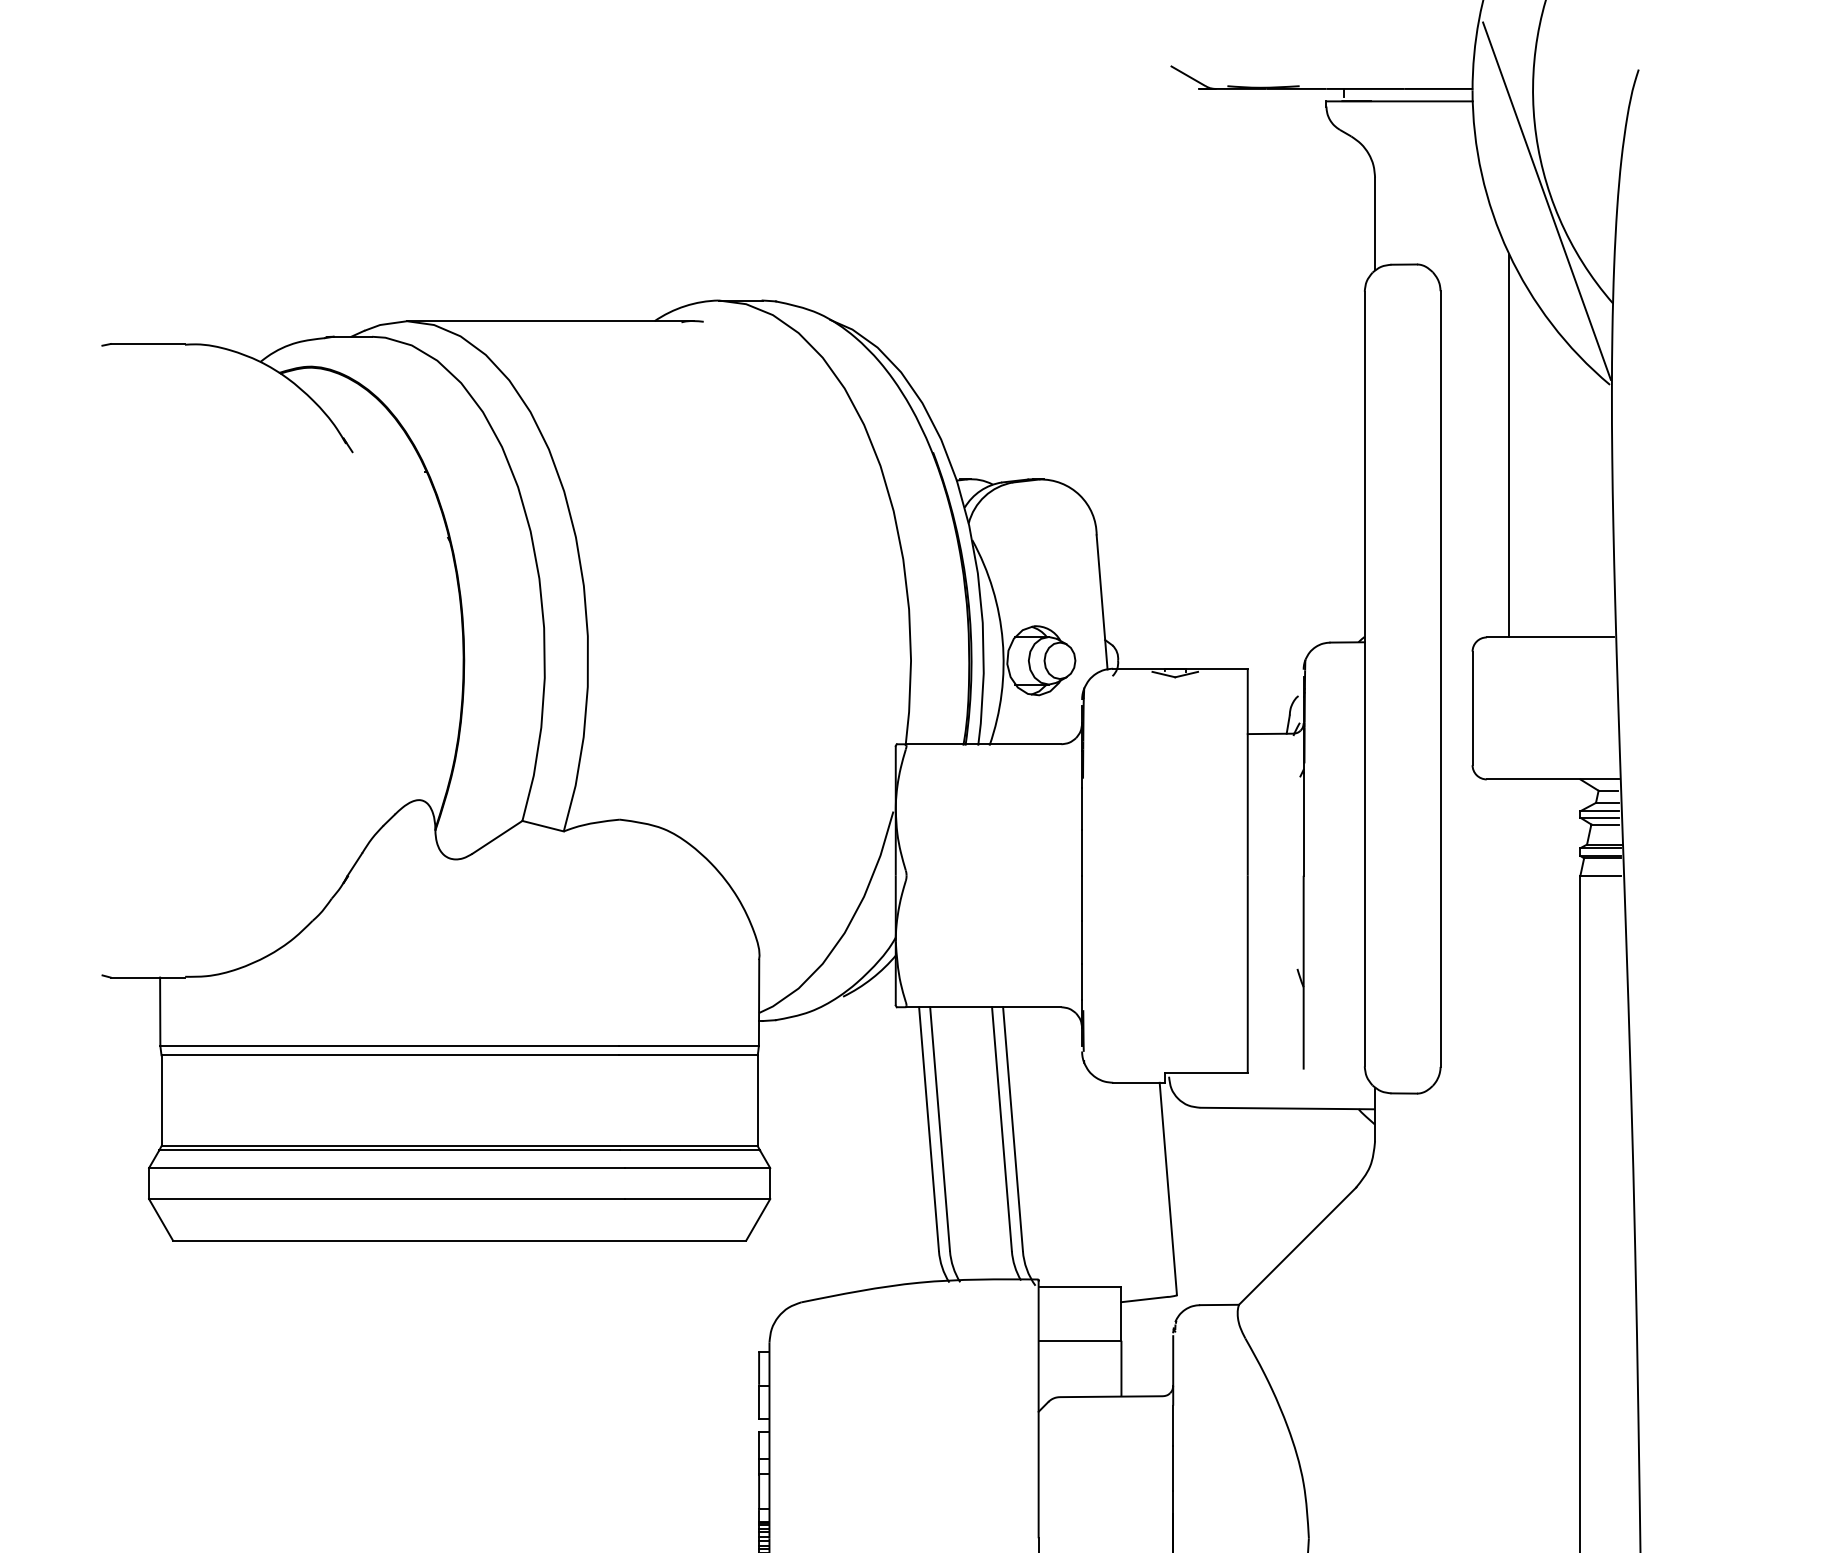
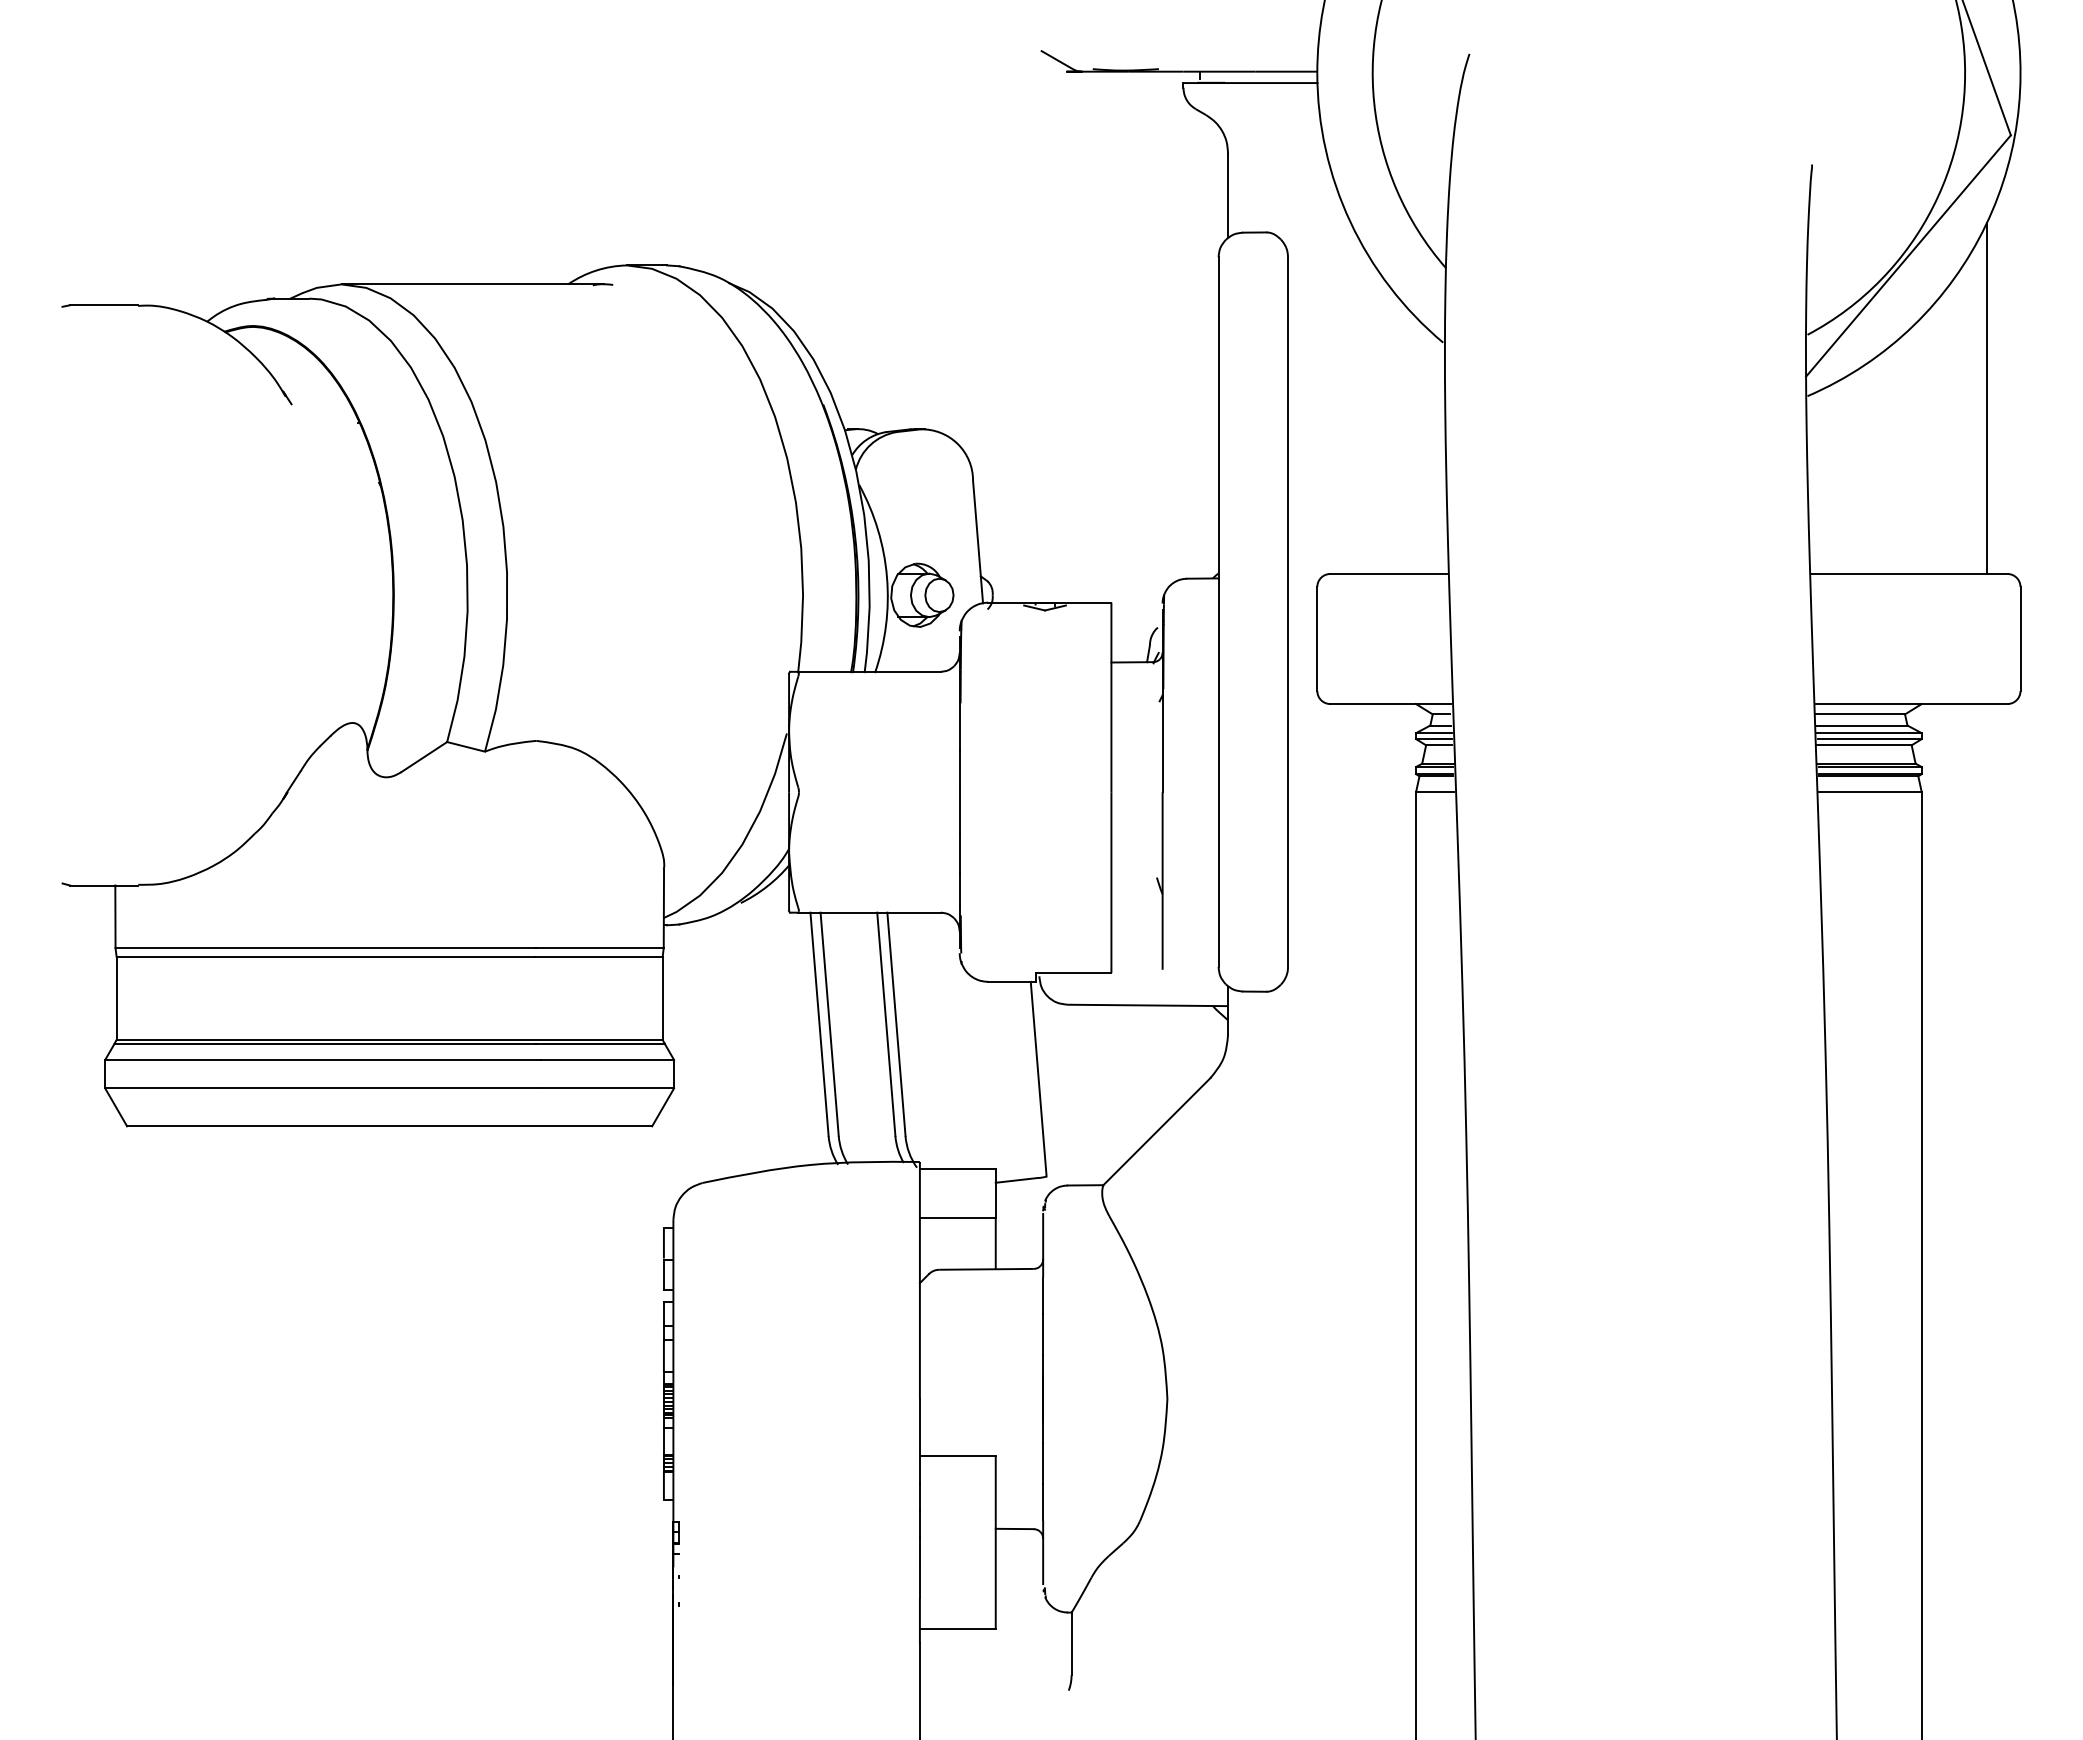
line: (1545, 201) -> (1384, 174), removed
line: (1509, 445) -> (1351, 398), removed

